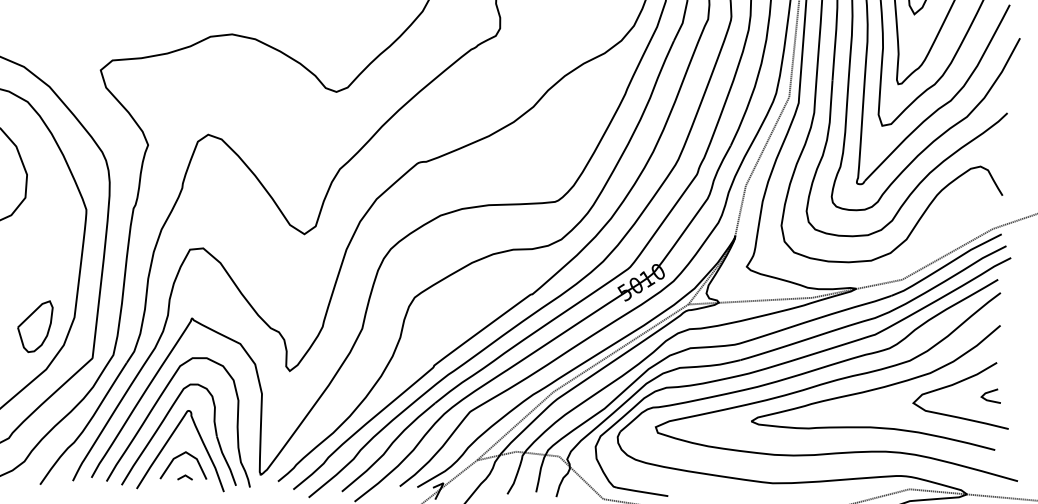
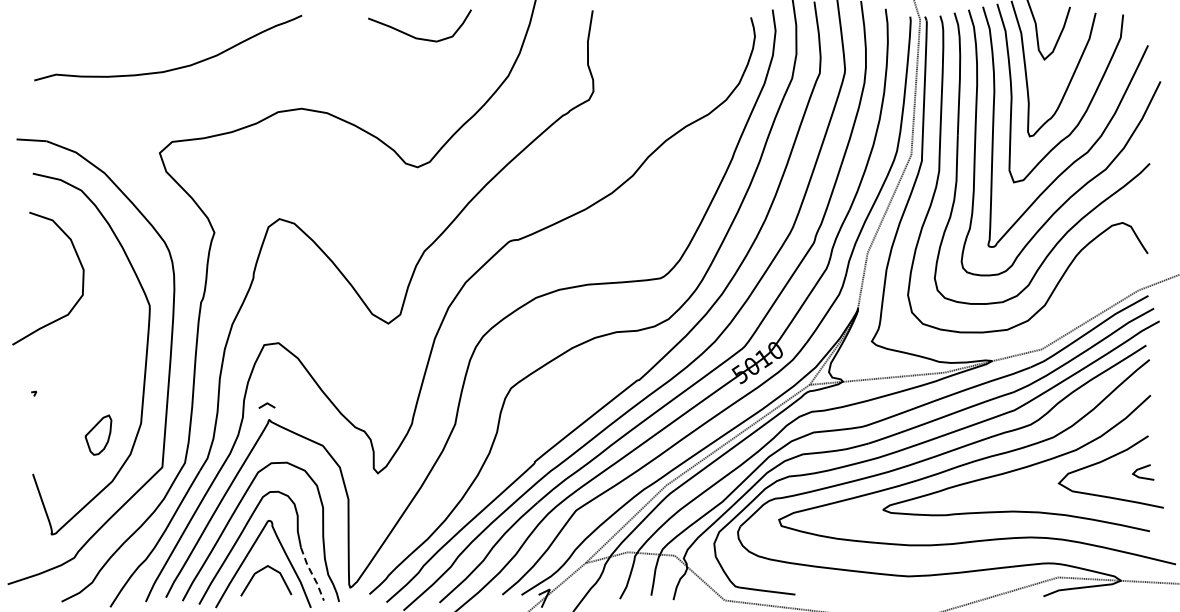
part: (35, 326) -> (98, 435), size x0.7
line: (226, 461) -> (312, 574), solid -> dashed
line: (184, 476) -> (266, 404), moved

